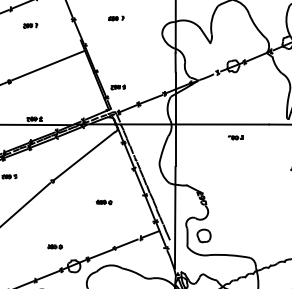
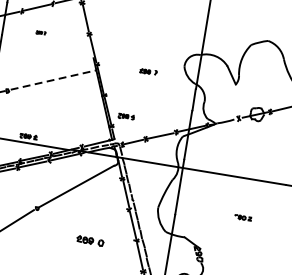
part: (116, 18) -> (148, 71), moved
part: (30, 25) -> (40, 32), size x0.6
line: (48, 65) -> (53, 80), solid -> dashed
part: (235, 137) -> (242, 217), moved
part: (103, 202) -> (89, 241), size x1.6

